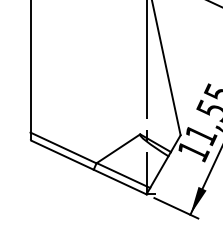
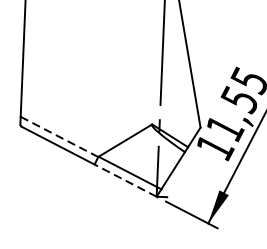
line: (64, 148) -> (60, 137), solid -> dashed
line: (119, 181) -> (124, 179), solid -> dashed

